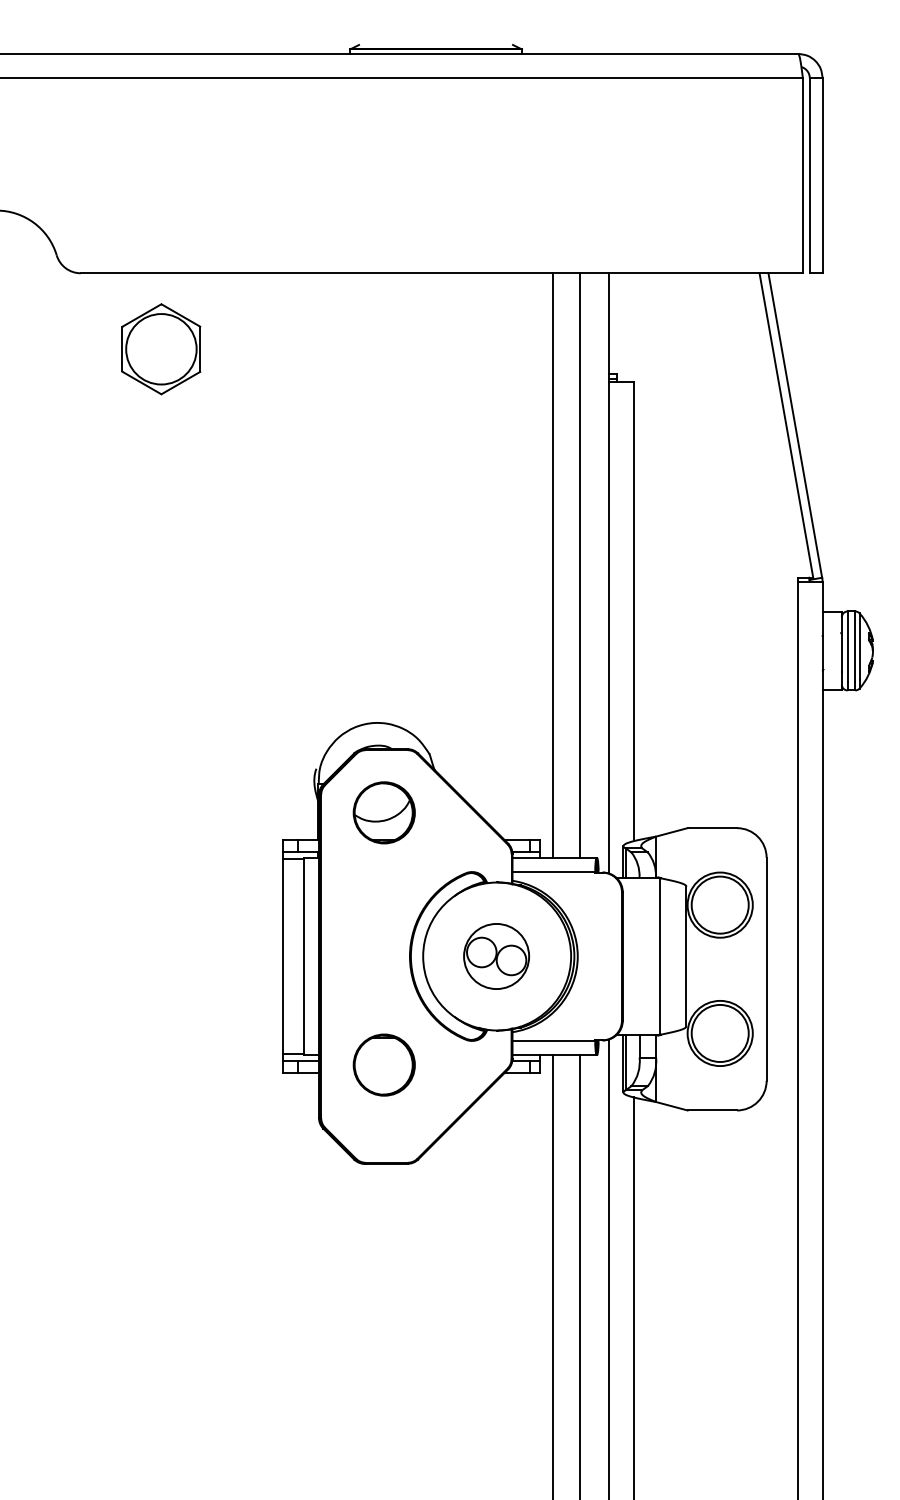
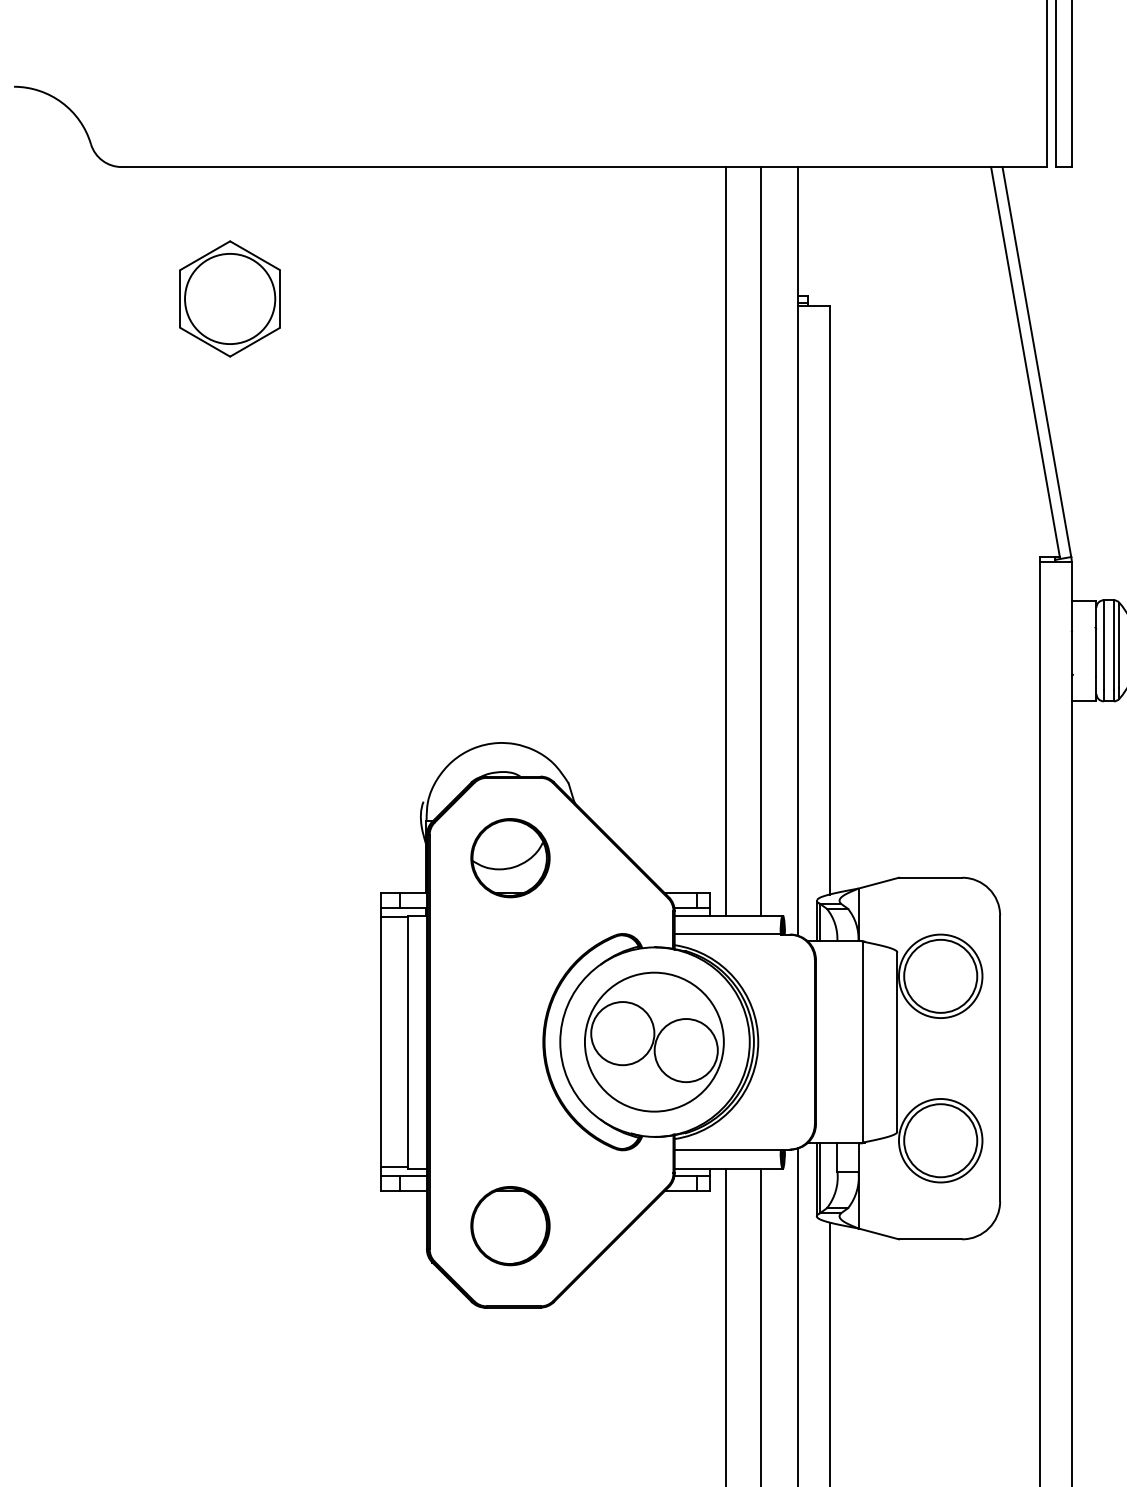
part: (161, 349) -> (230, 299), moved
part: (496, 956) -> (654, 1042), size x1.67
part: (383, 1064) -> (509, 1225), moved

